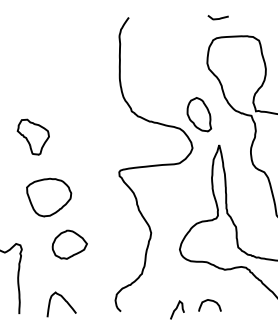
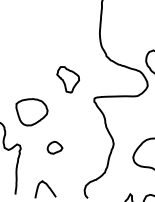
part: (32, 136) -> (67, 79), moved
part: (49, 197) -> (31, 112), moved
part: (69, 244) -> (54, 147), size x0.6

